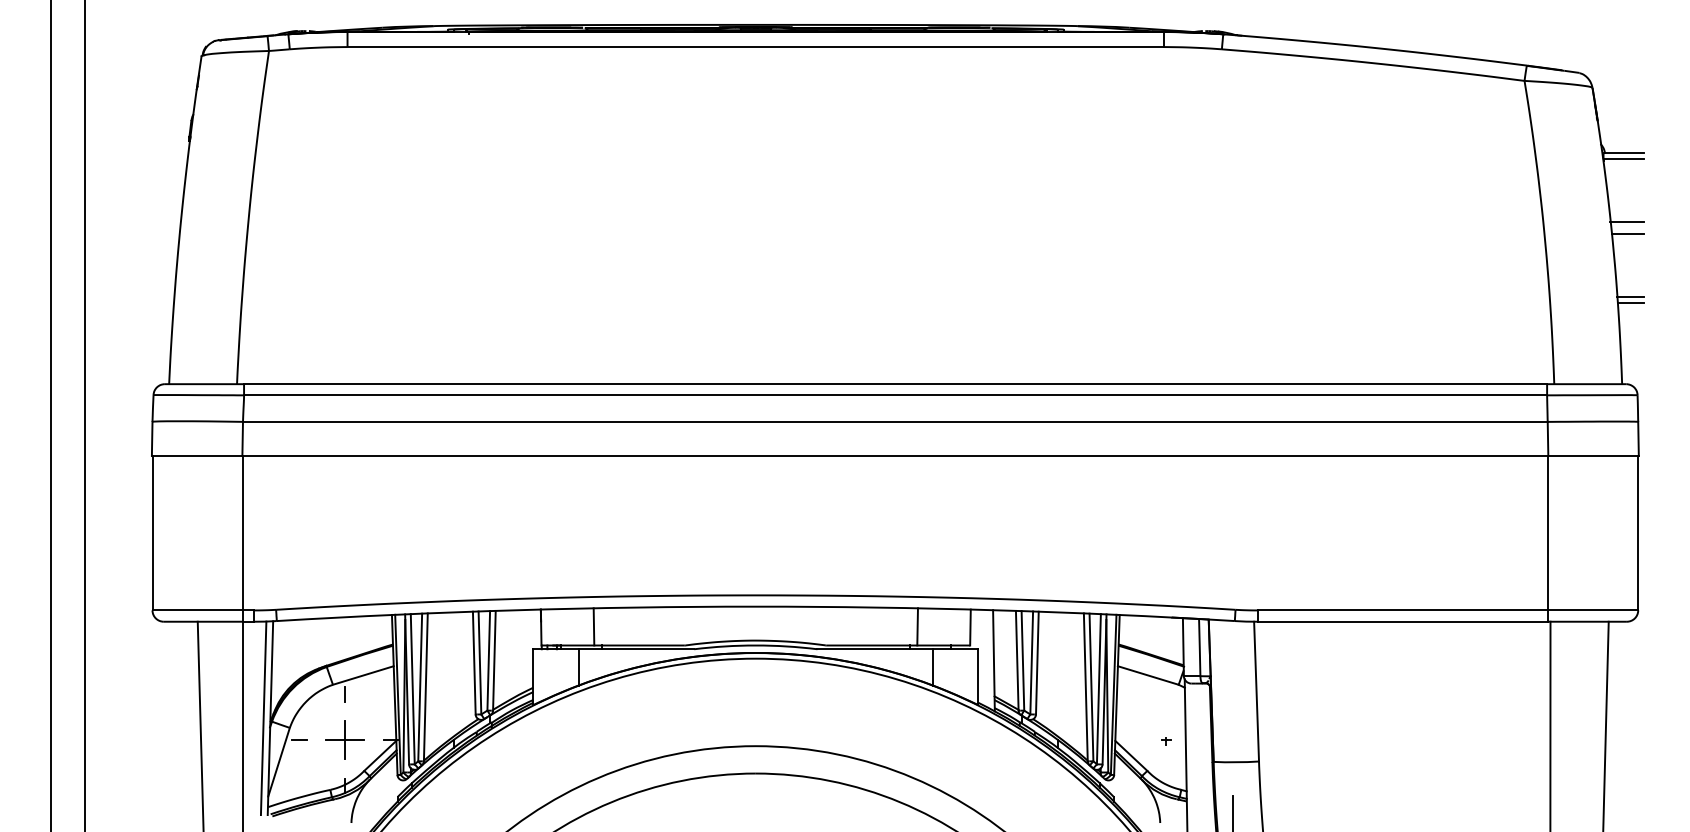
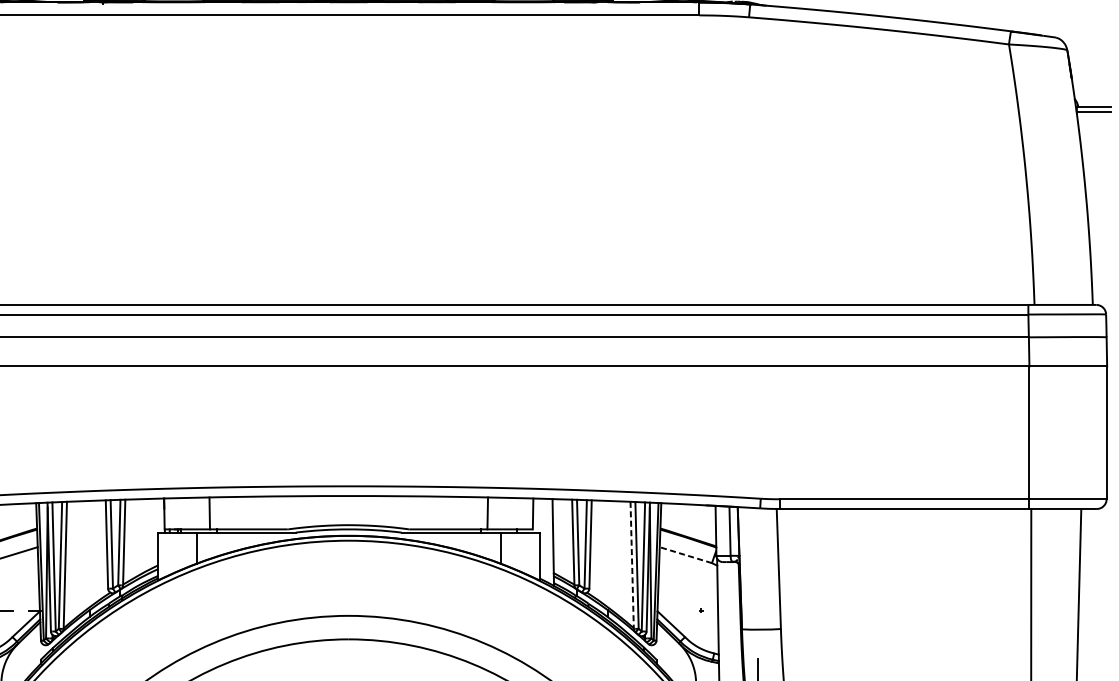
line: (1626, 222) -> (1096, 166), removed
line: (1627, 234) -> (1097, 176), removed
line: (1630, 296) -> (1100, 229), removed
line: (1630, 302) -> (1100, 234), removed
line: (1148, 675) -> (686, 555), solid -> dashed
line: (1085, 687) -> (631, 565), solid -> dashed

